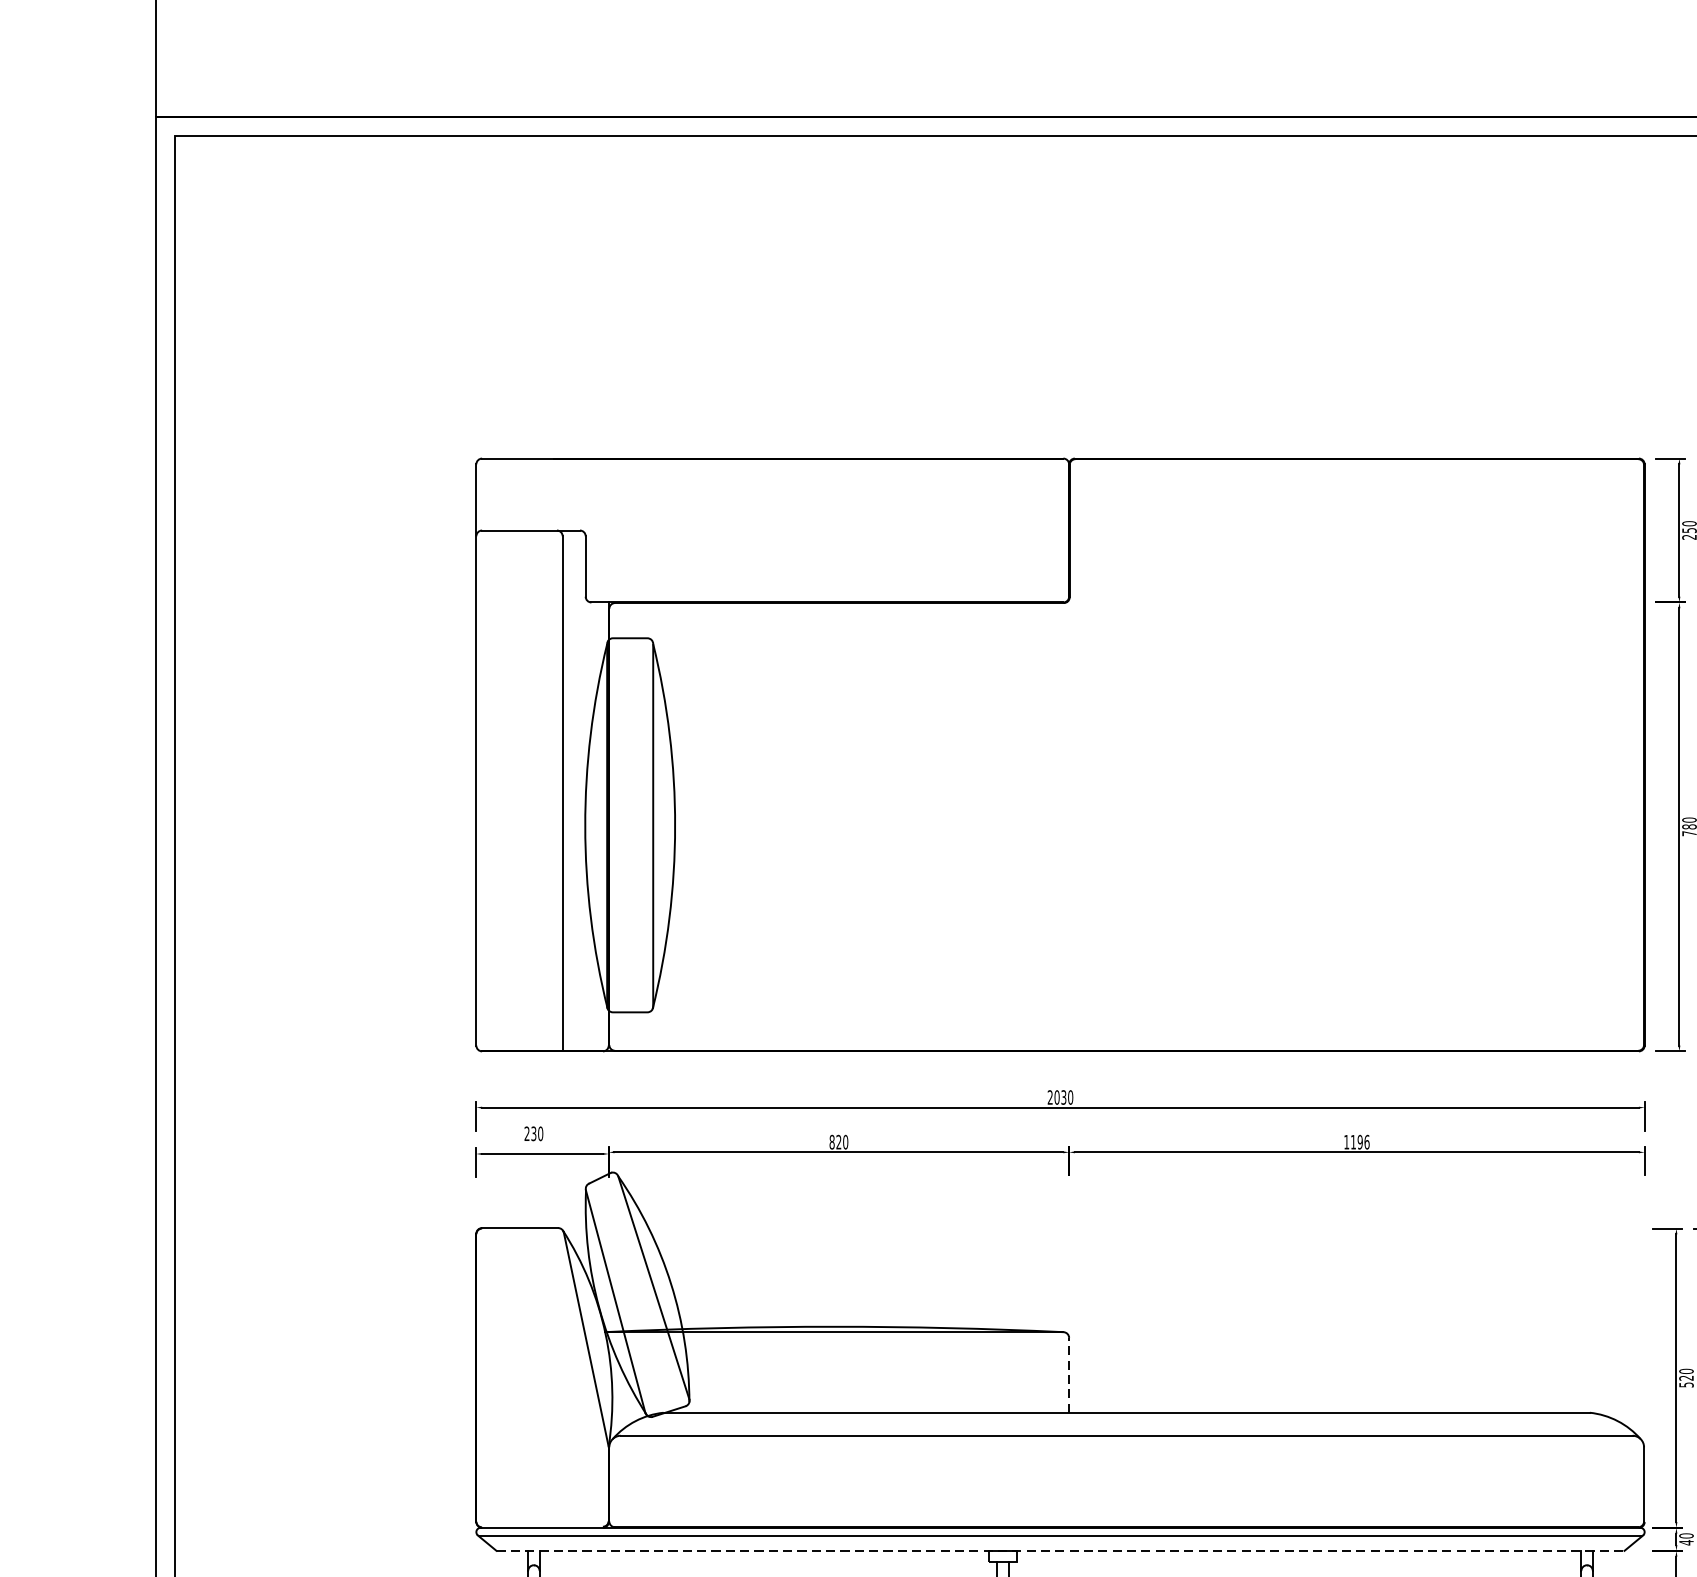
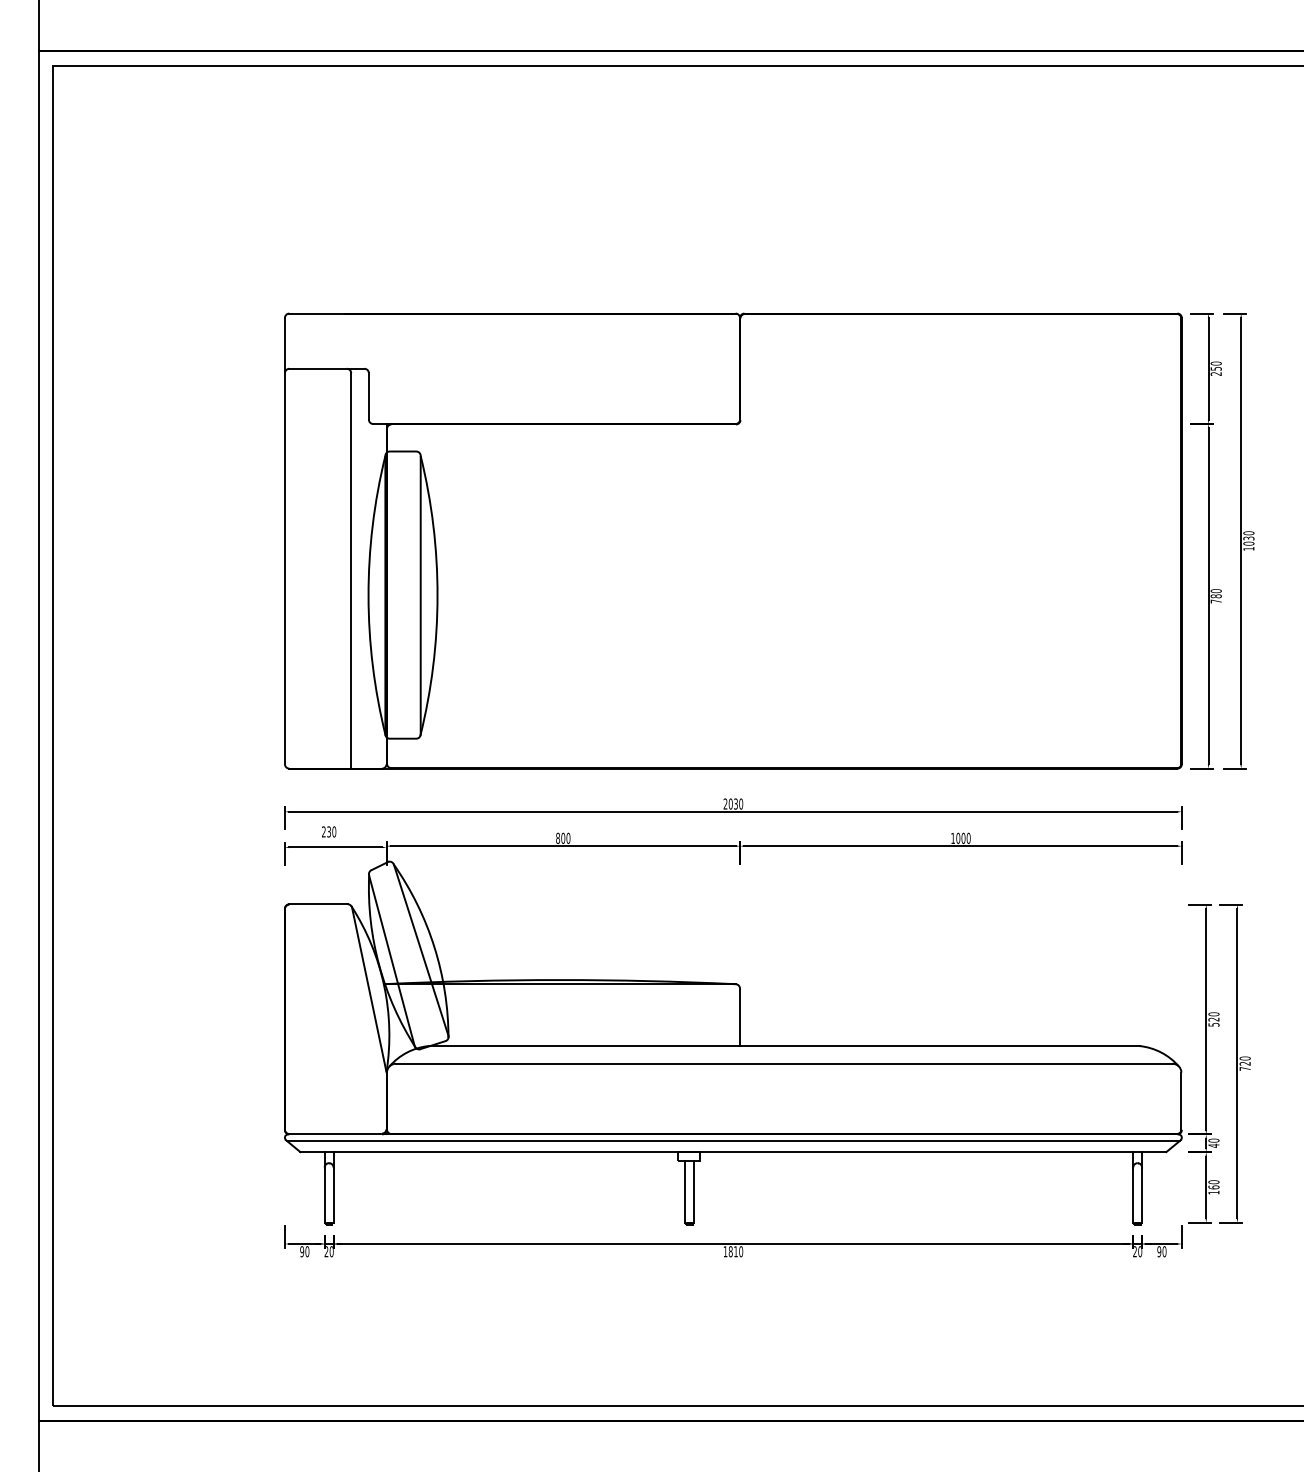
text: (839, 1141) -> (563, 837), 820 -> 800
text: (1360, 1141) -> (963, 837), 1196 -> 1000
line: (1069, 1375) -> (740, 1017), dashed -> solid
line: (1060, 1551) -> (733, 1152), dashed -> solid

